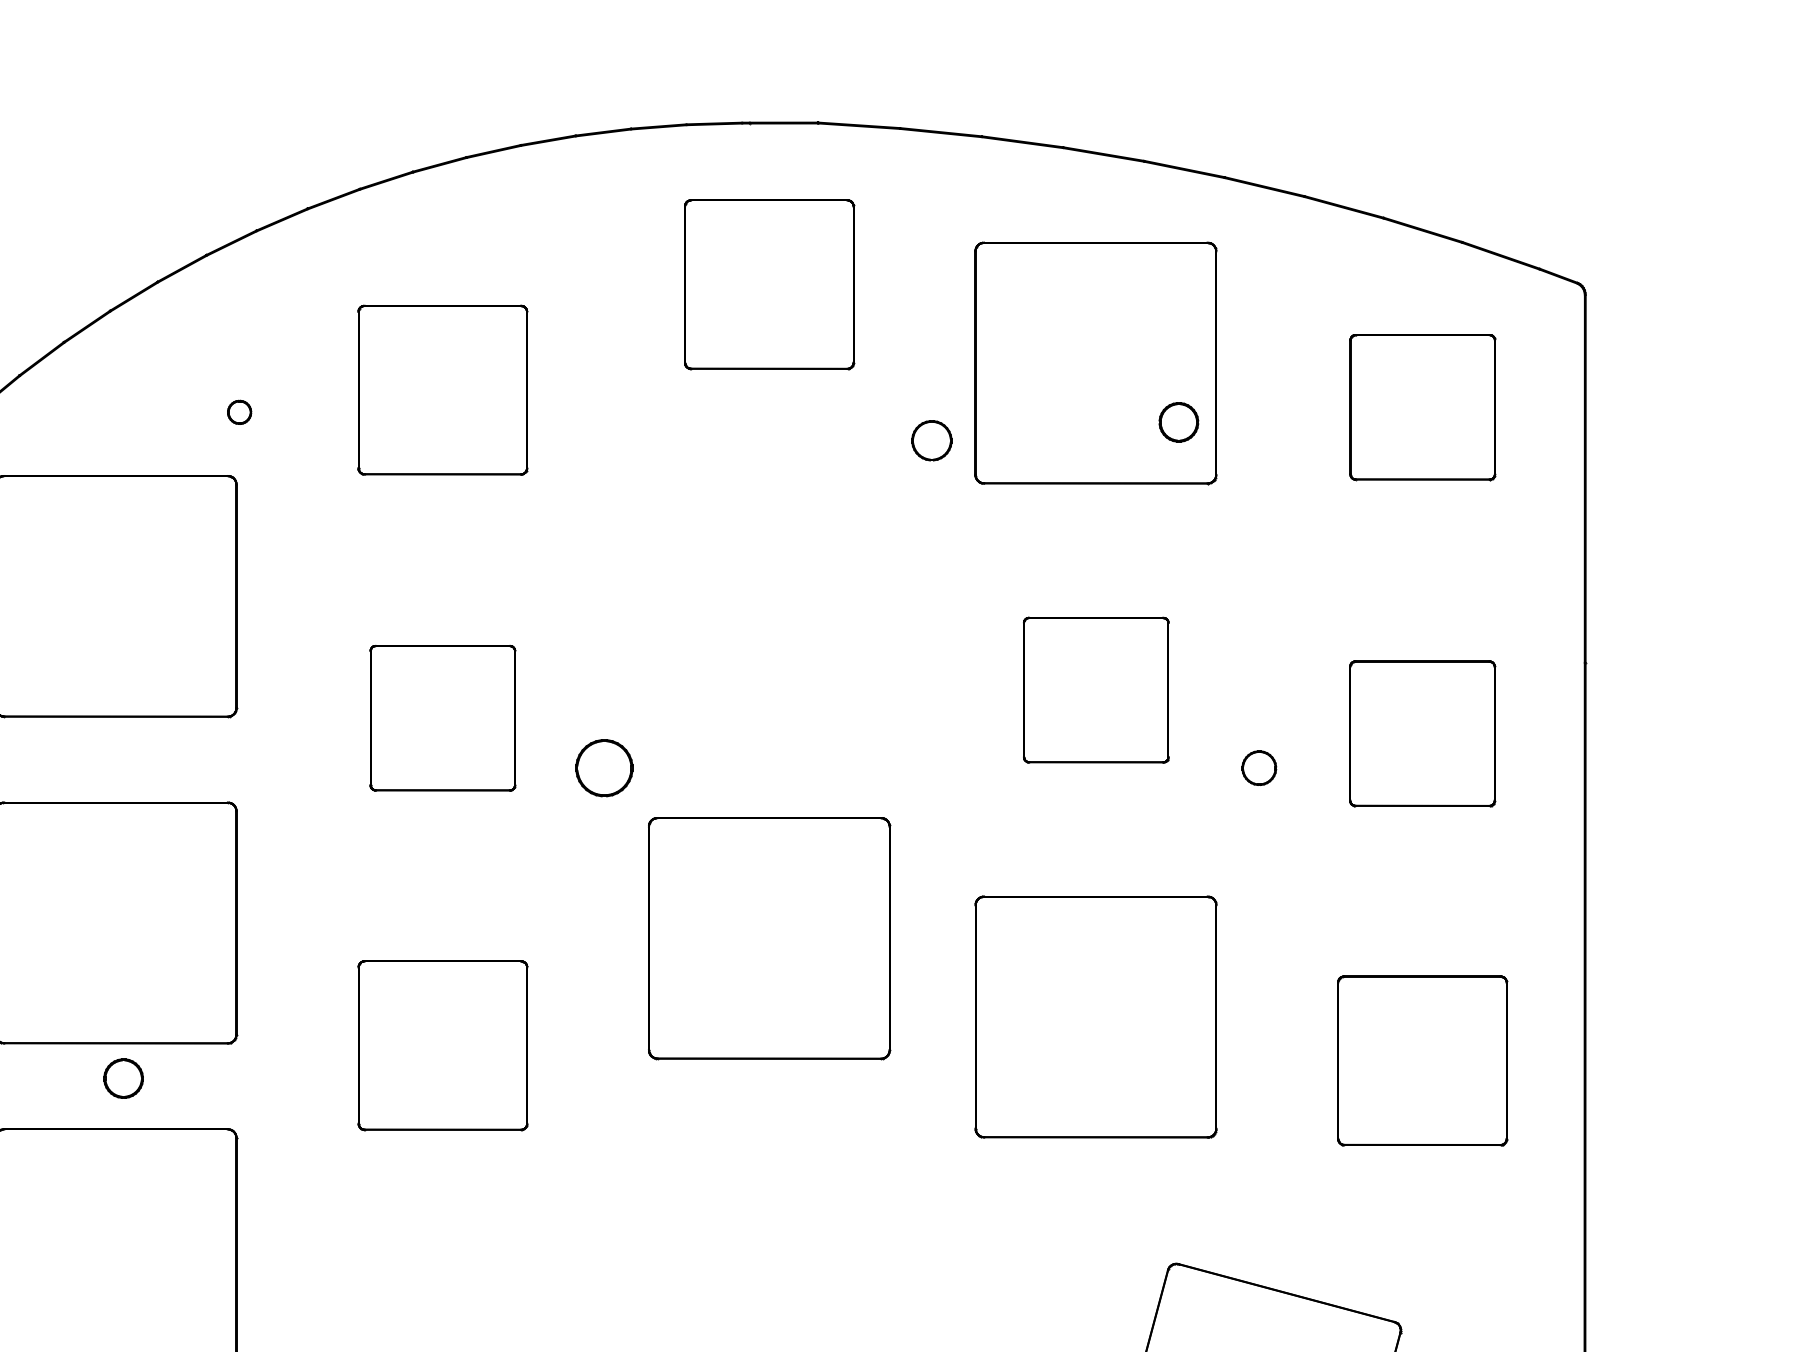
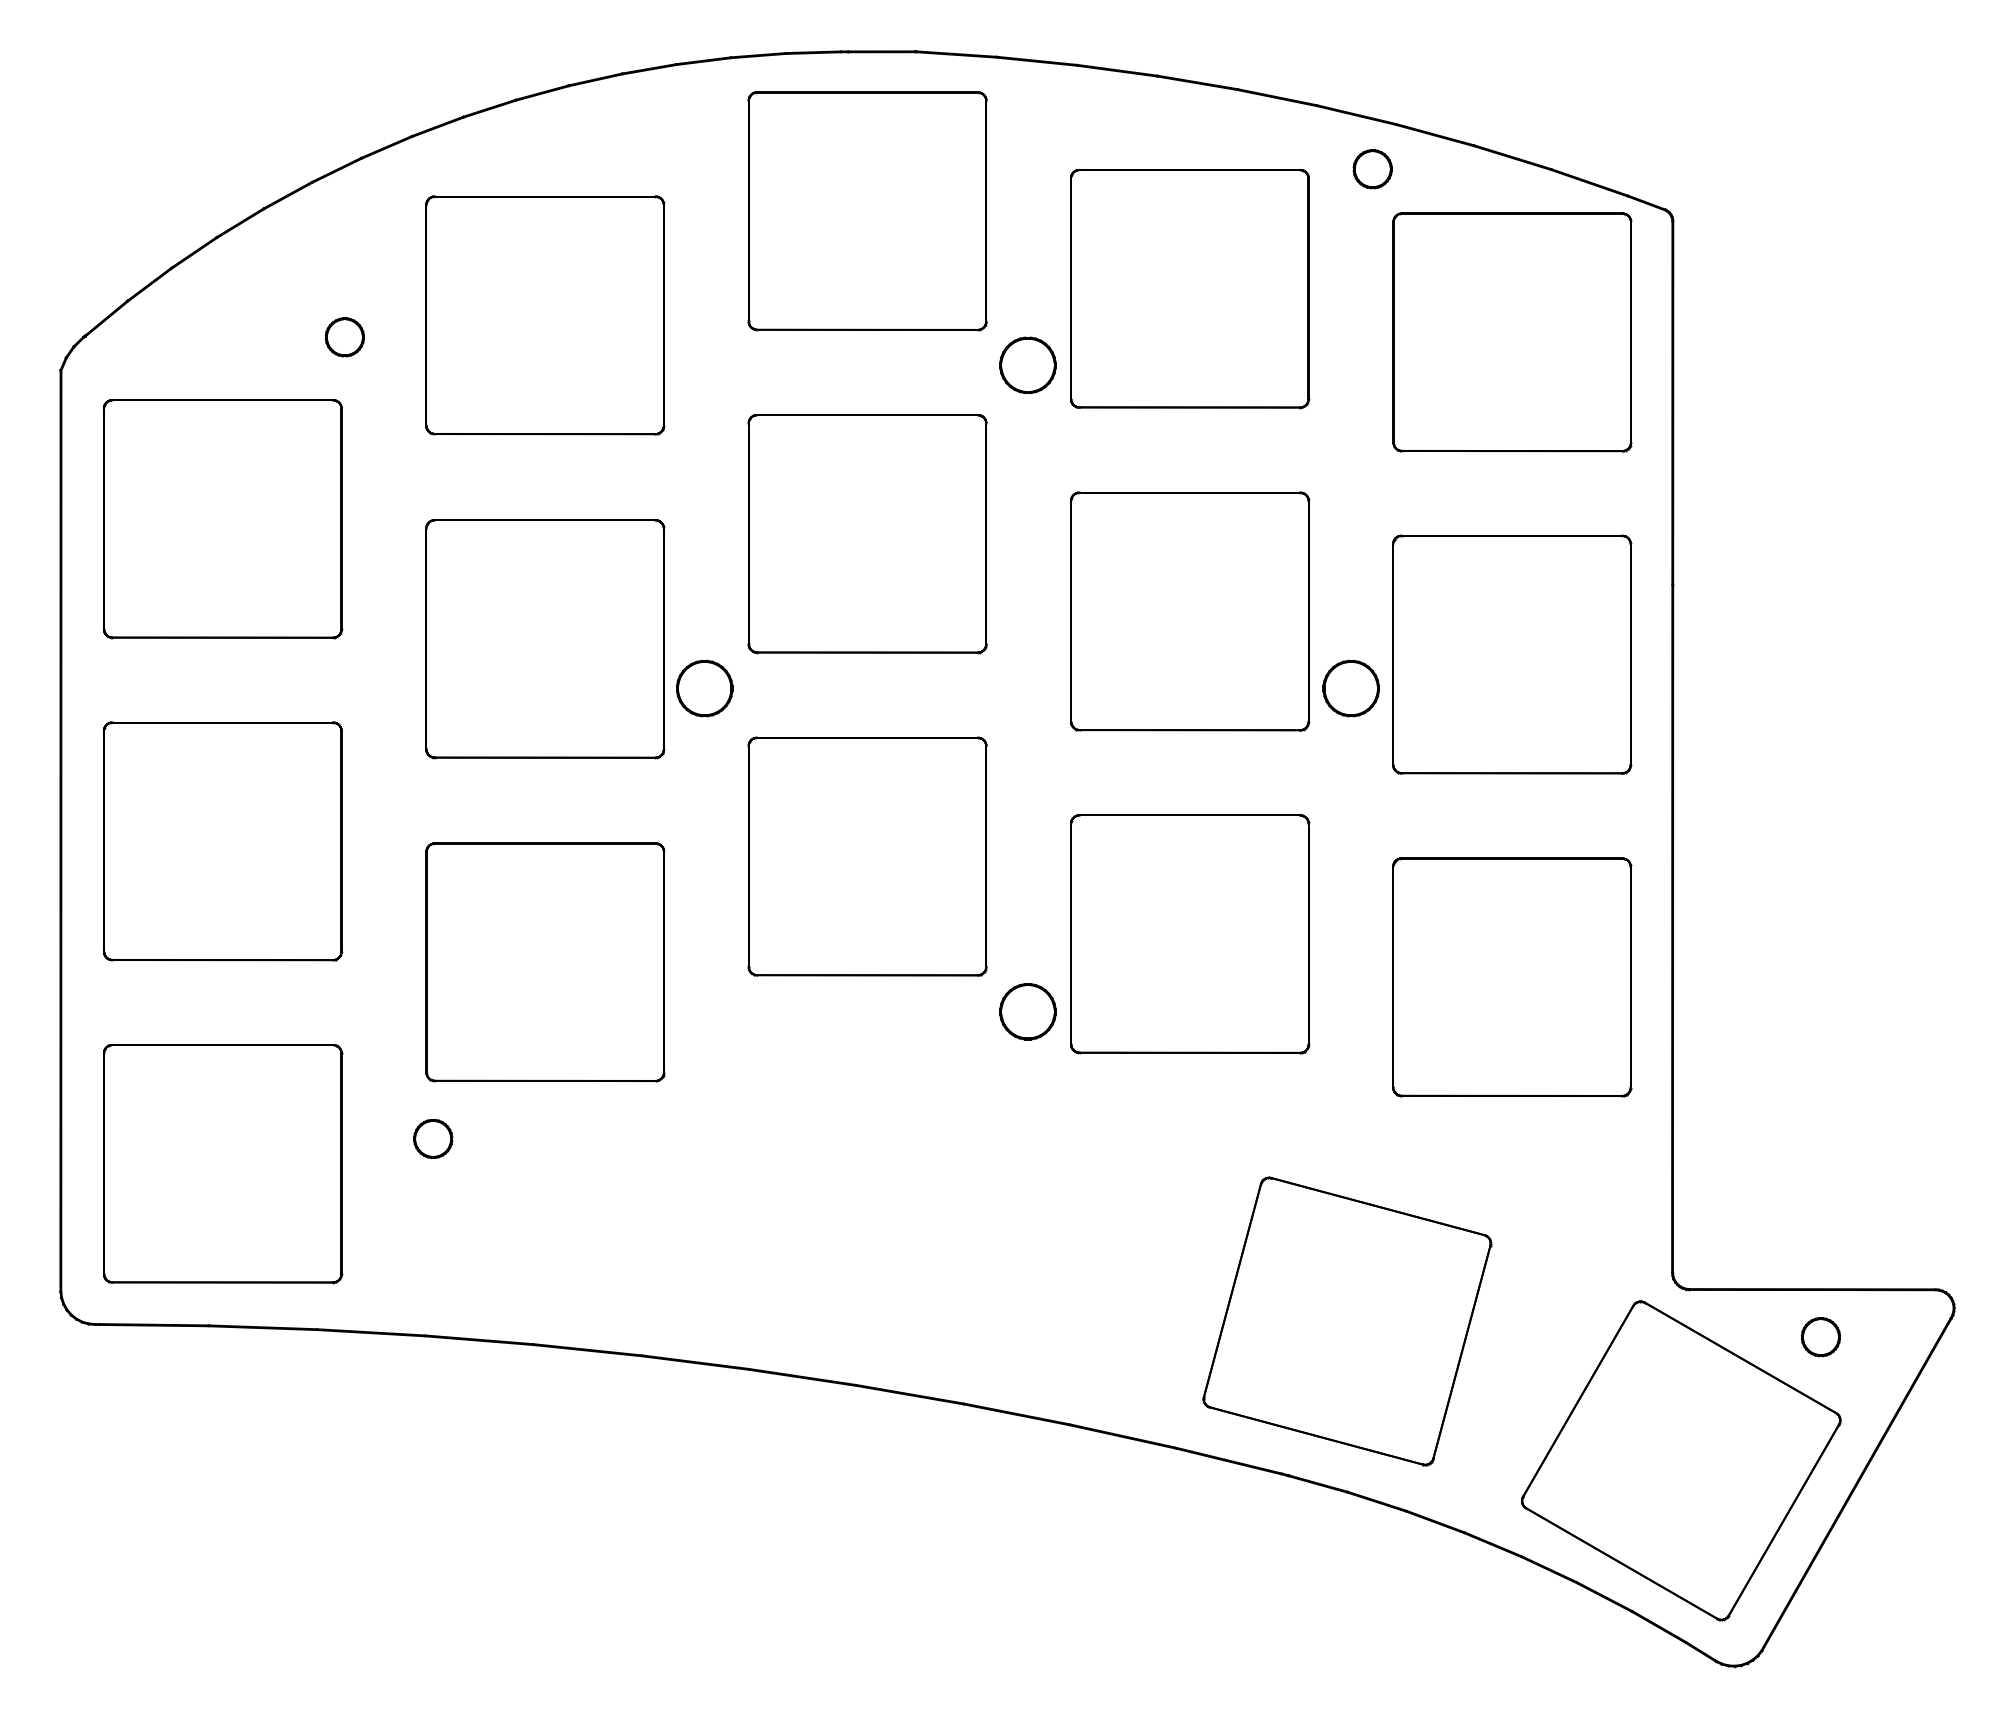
part: (769, 284) -> (867, 211), size x1.43
part: (443, 390) -> (545, 315), size x1.43
part: (1422, 407) -> (1512, 332), size x1.67
part: (239, 412) -> (344, 337), size x1.67
part: (1178, 422) -> (1372, 169), moved
part: (931, 440) -> (1027, 365), size x1.43
part: (769, 612) -> (867, 534), added
part: (1096, 690) -> (1190, 611), size x1.67
part: (443, 718) -> (545, 639), size x1.67
part: (1422, 733) -> (1512, 654), size x1.67
part: (1258, 768) -> (1350, 688), size x1.67
part: (443, 1045) -> (545, 962), size x1.43
part: (1422, 1060) -> (1512, 977), size x1.43
part: (123, 1078) -> (433, 1138), moved
part: (931, 1095) -> (1027, 1011), added

